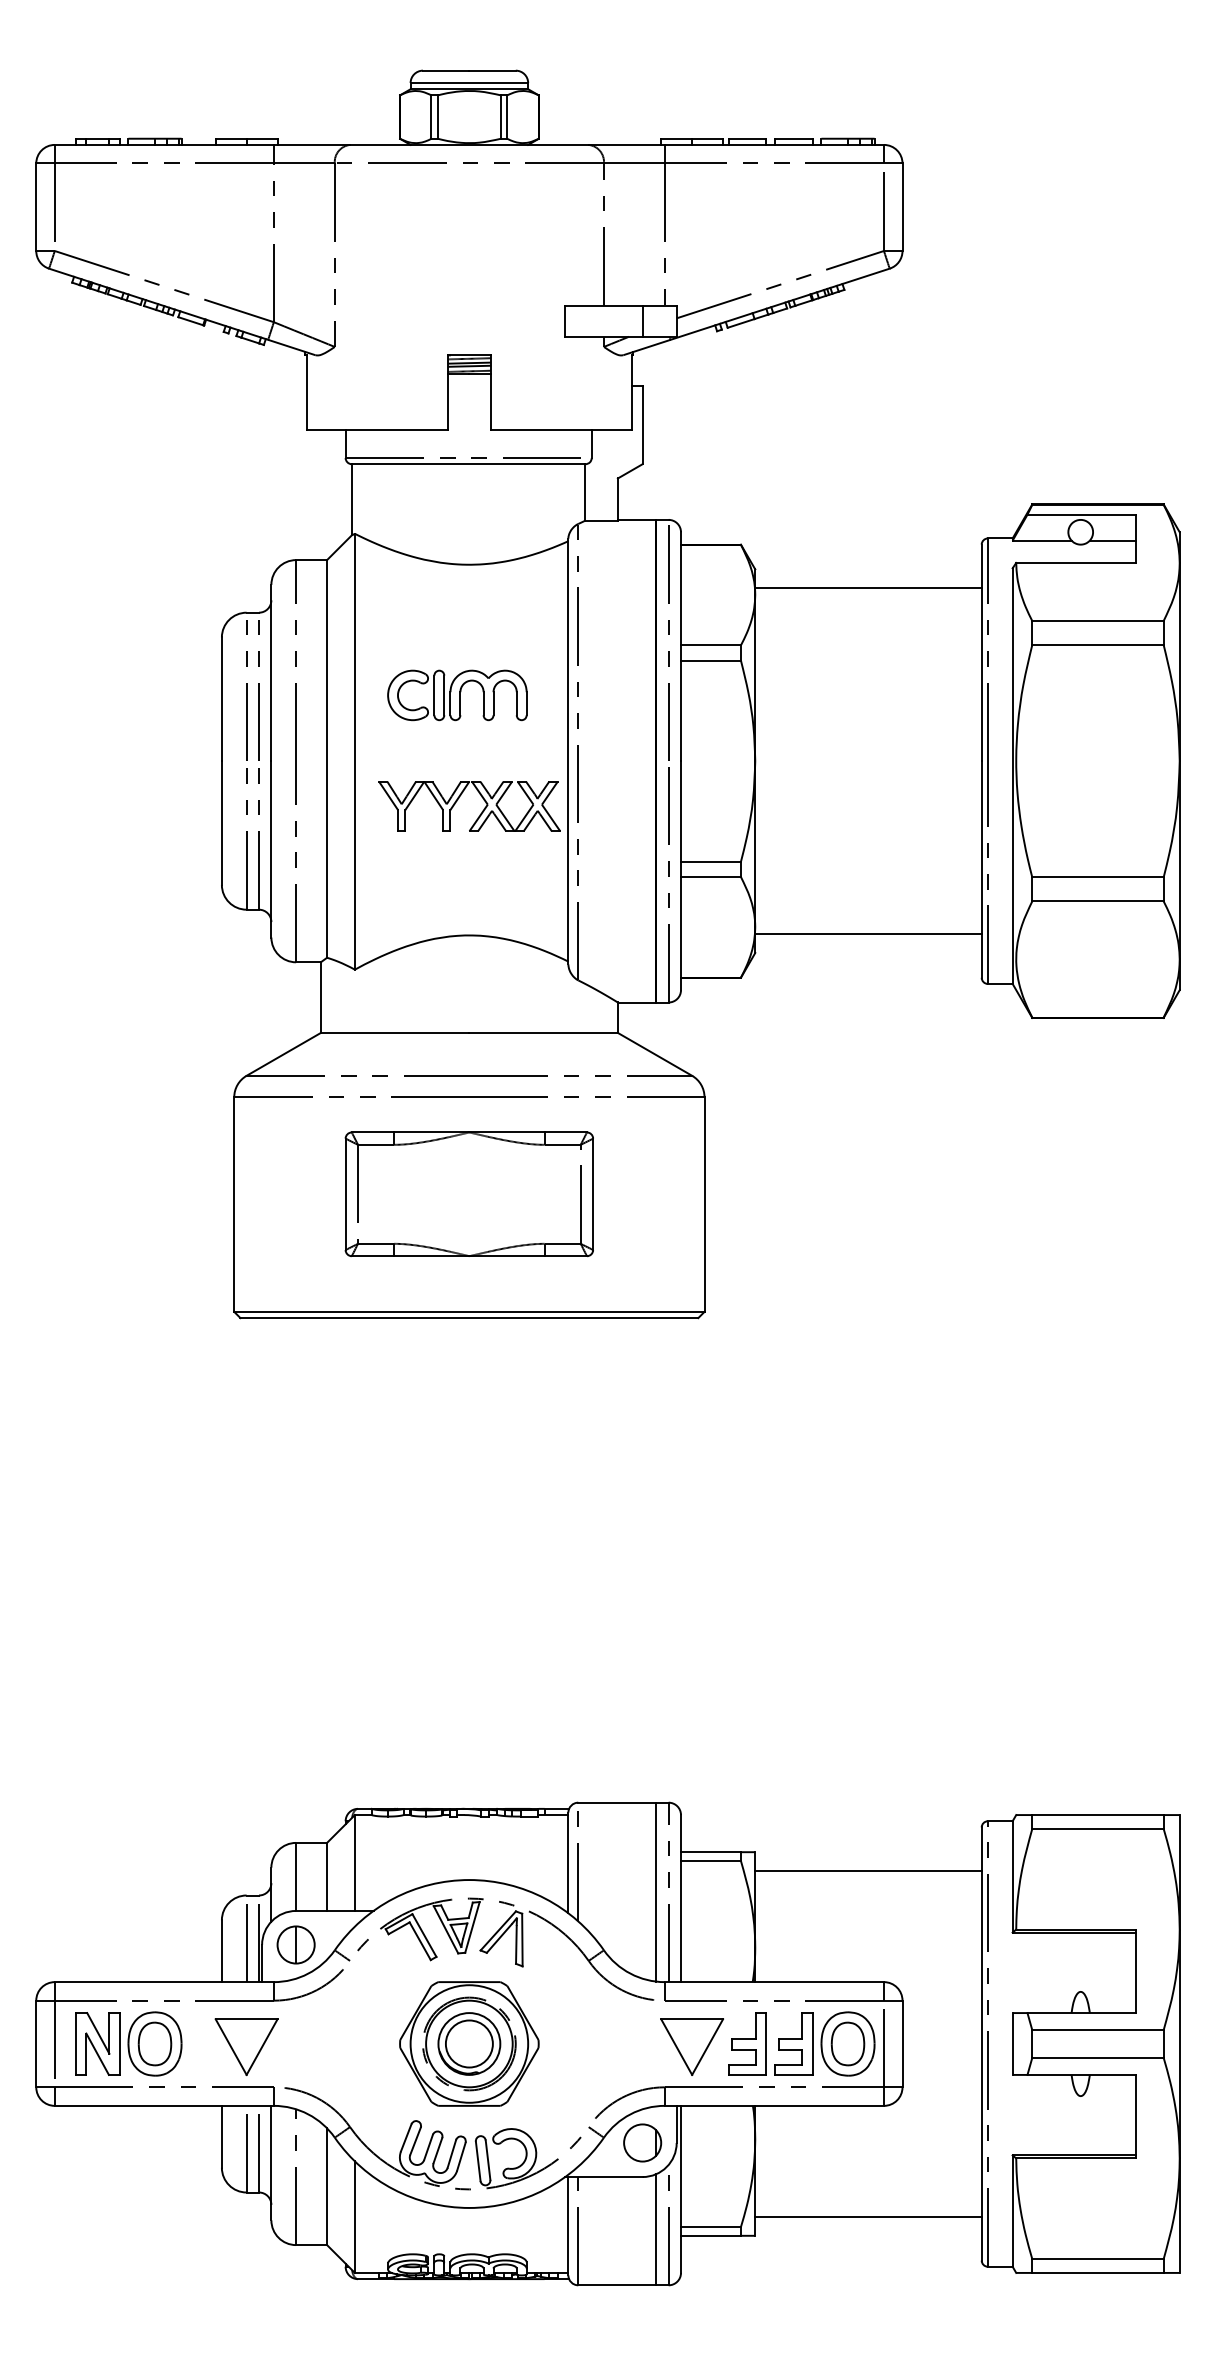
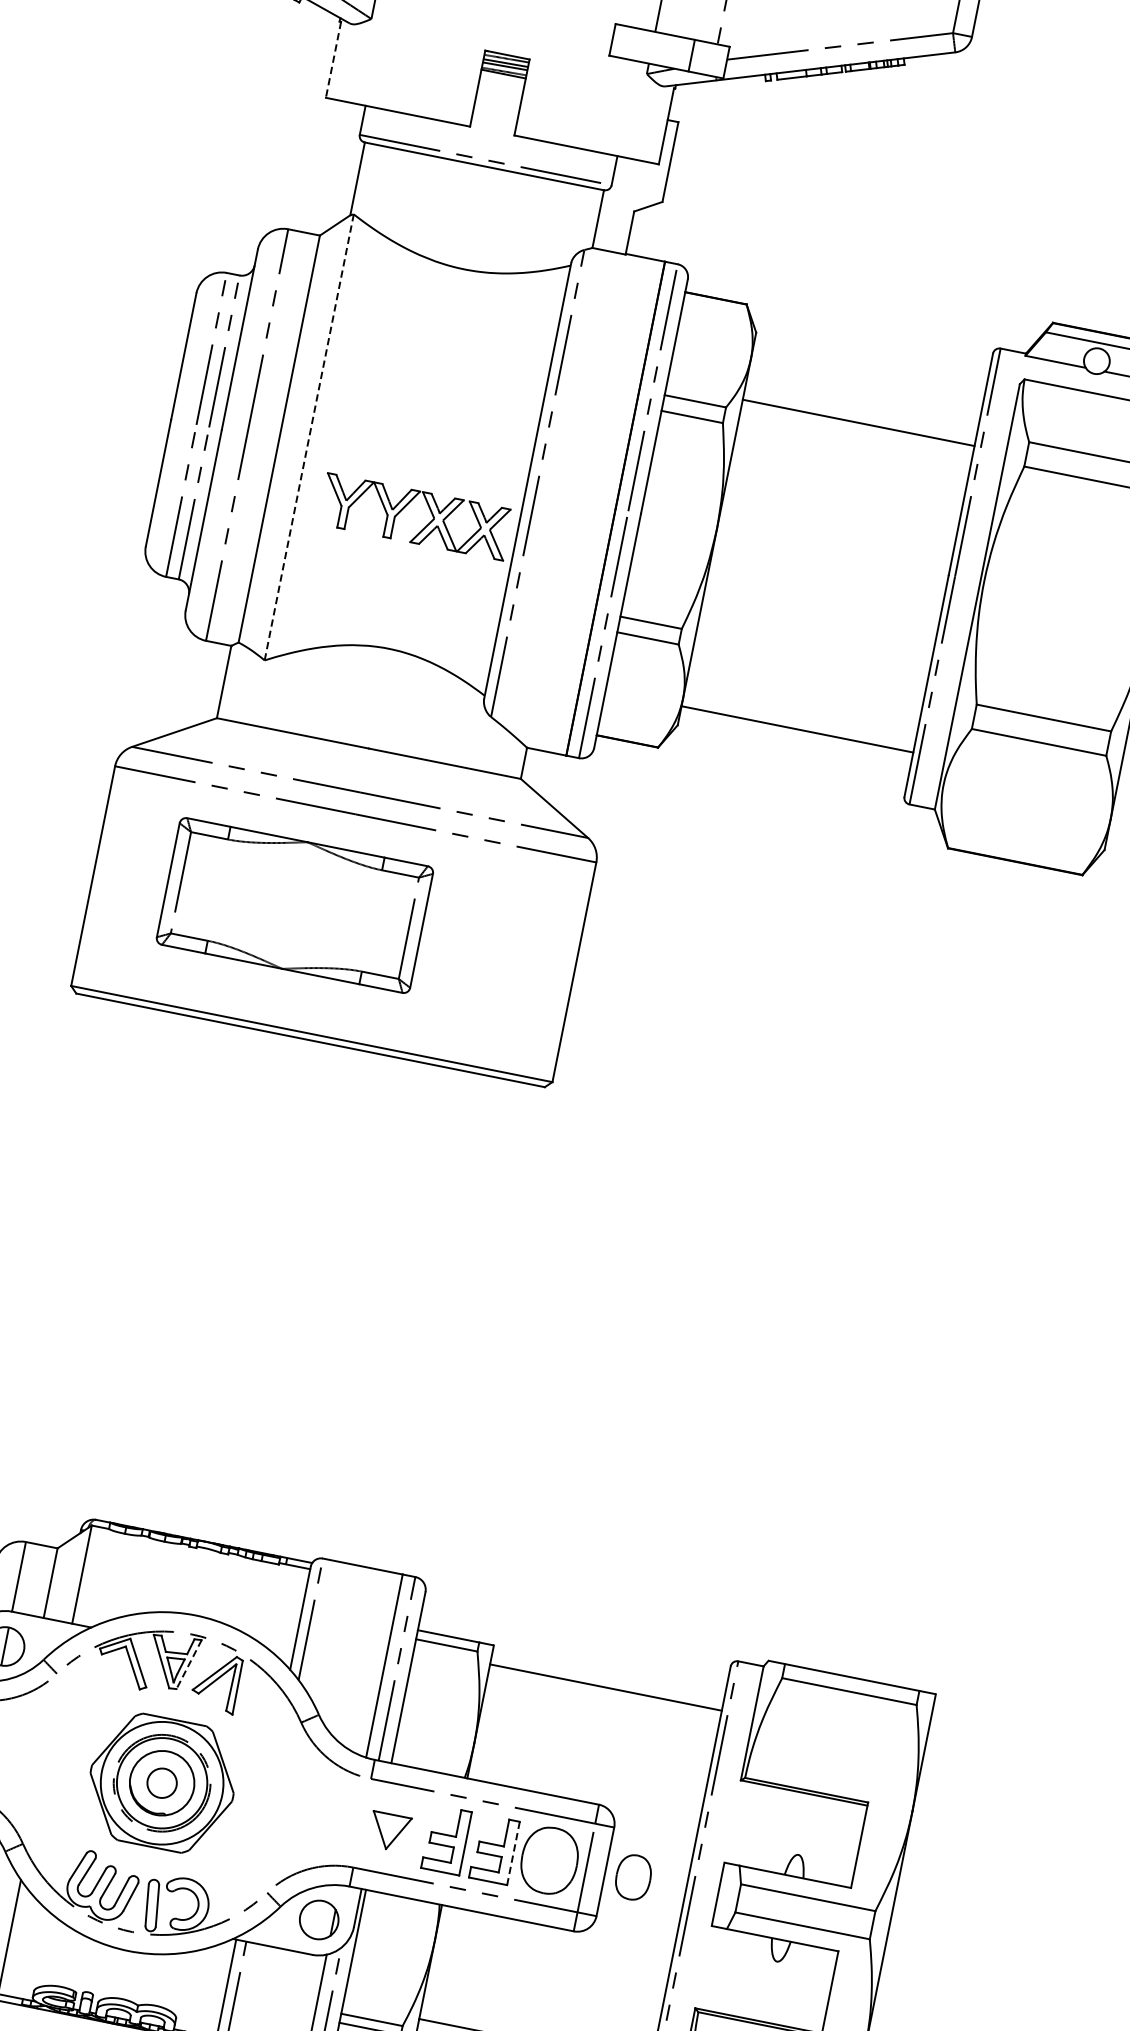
line: (306, 392) -> (333, 59), solid -> dashed
line: (868, 587) -> (858, 422), moved
part: (457, 695) -> (425, 400), removed
line: (354, 751) -> (308, 437), solid -> dashed
part: (468, 1194) -> (294, 905), moved
line: (472, 1927) -> (189, 1664), solid -> dashed
circle: (468, 2043) -> (161, 1782), size x0.6
part: (847, 2043) -> (633, 1876), moved
line: (812, 2044) -> (513, 1853), solid -> dashed
part: (691, 2046) -> (388, 1831), size x0.6

